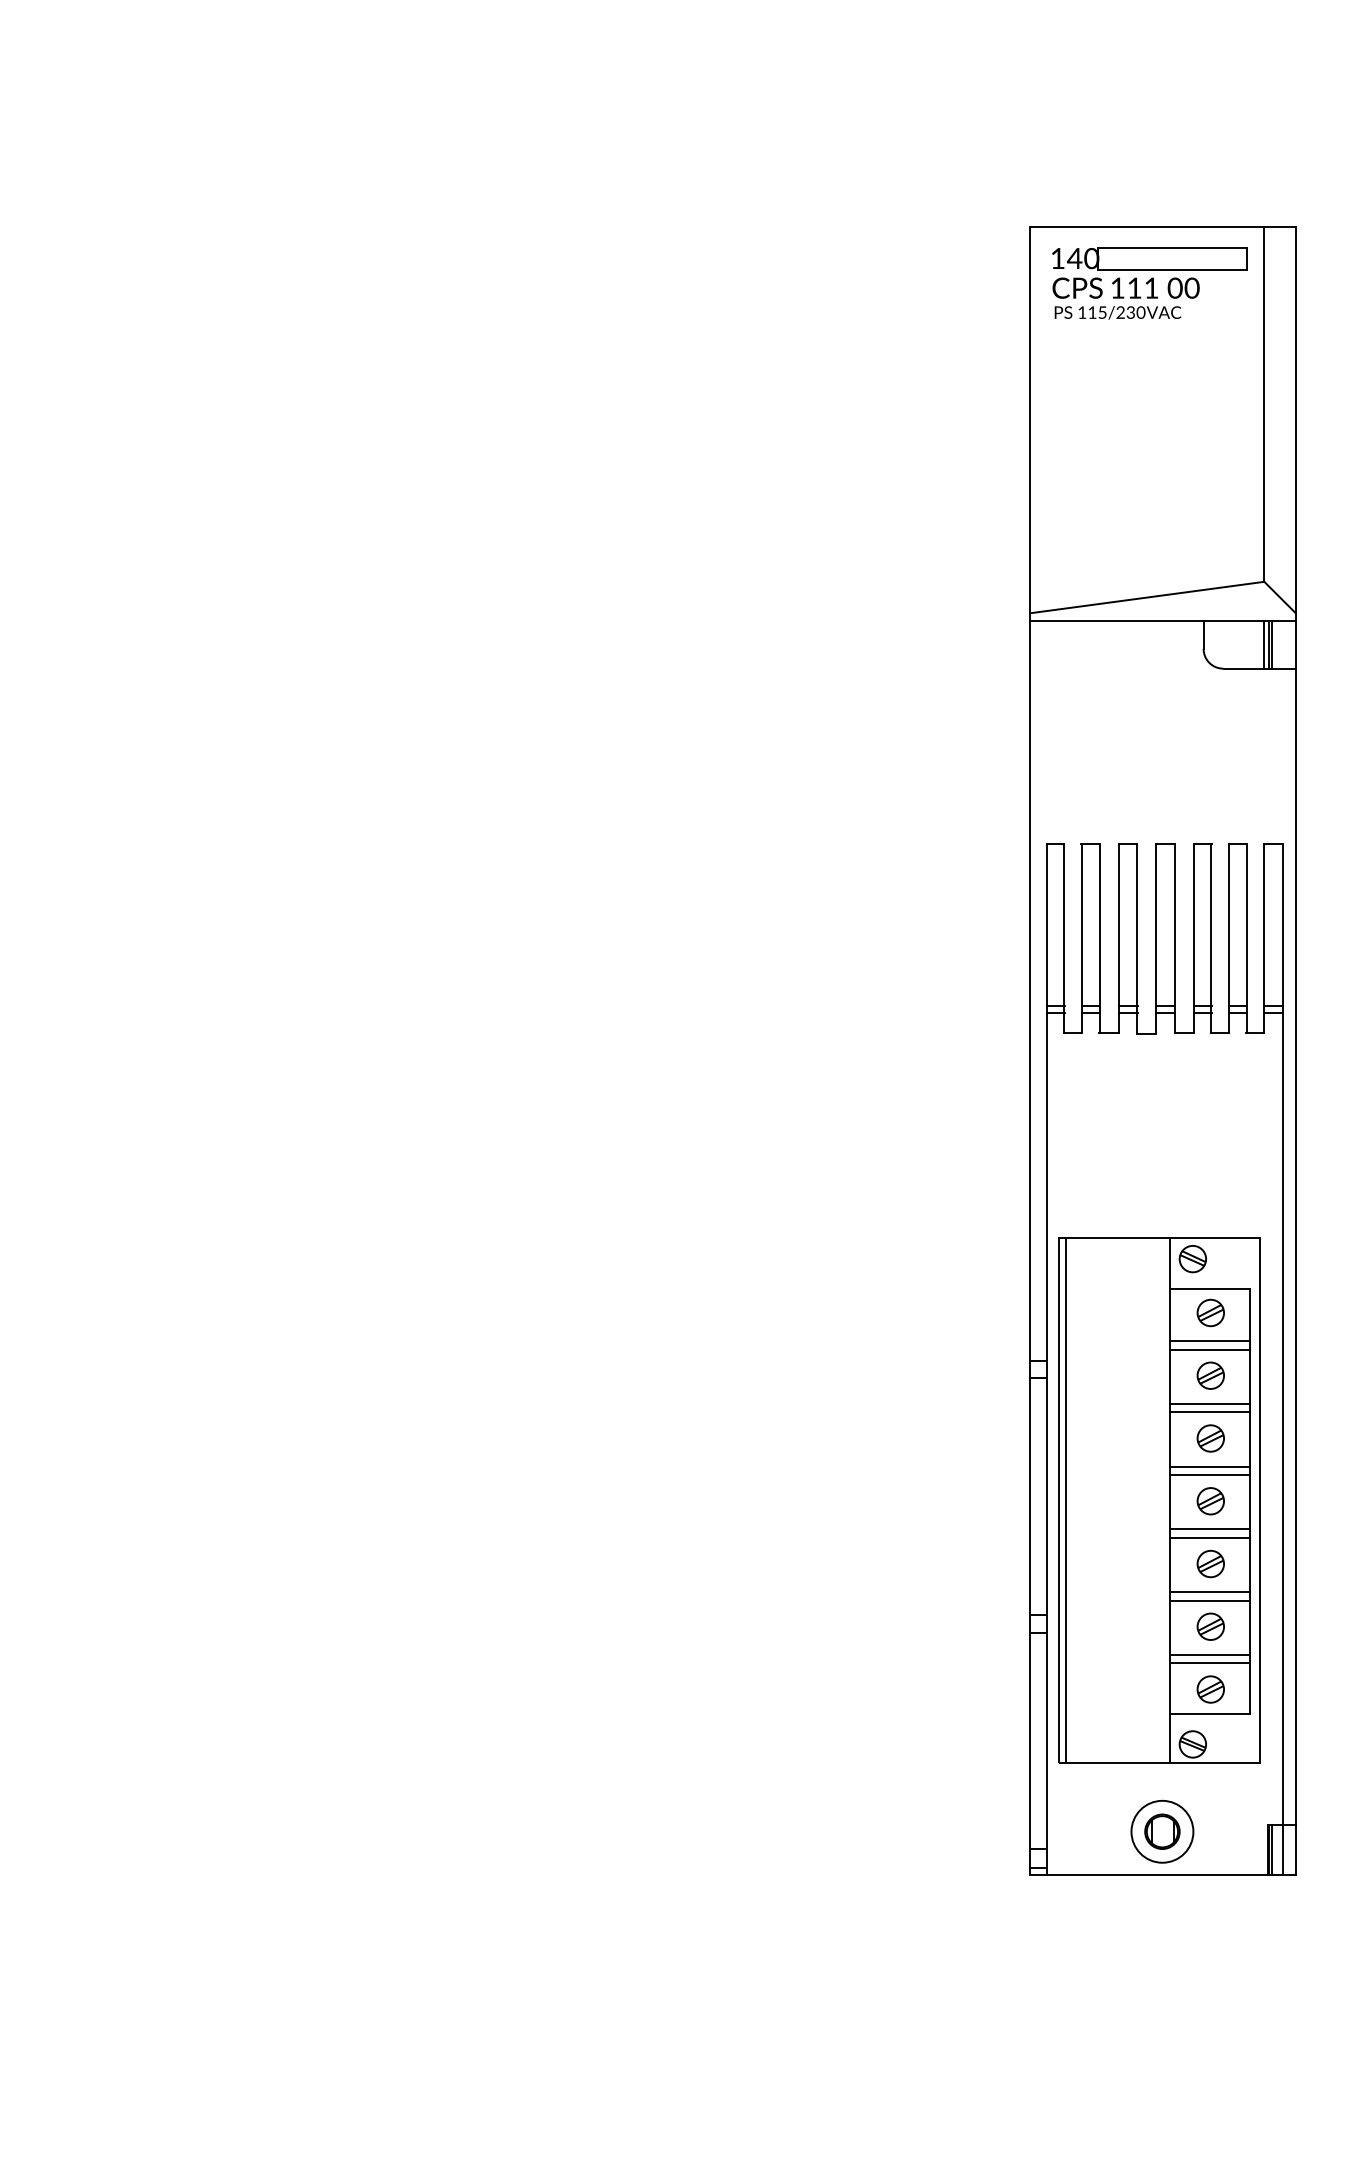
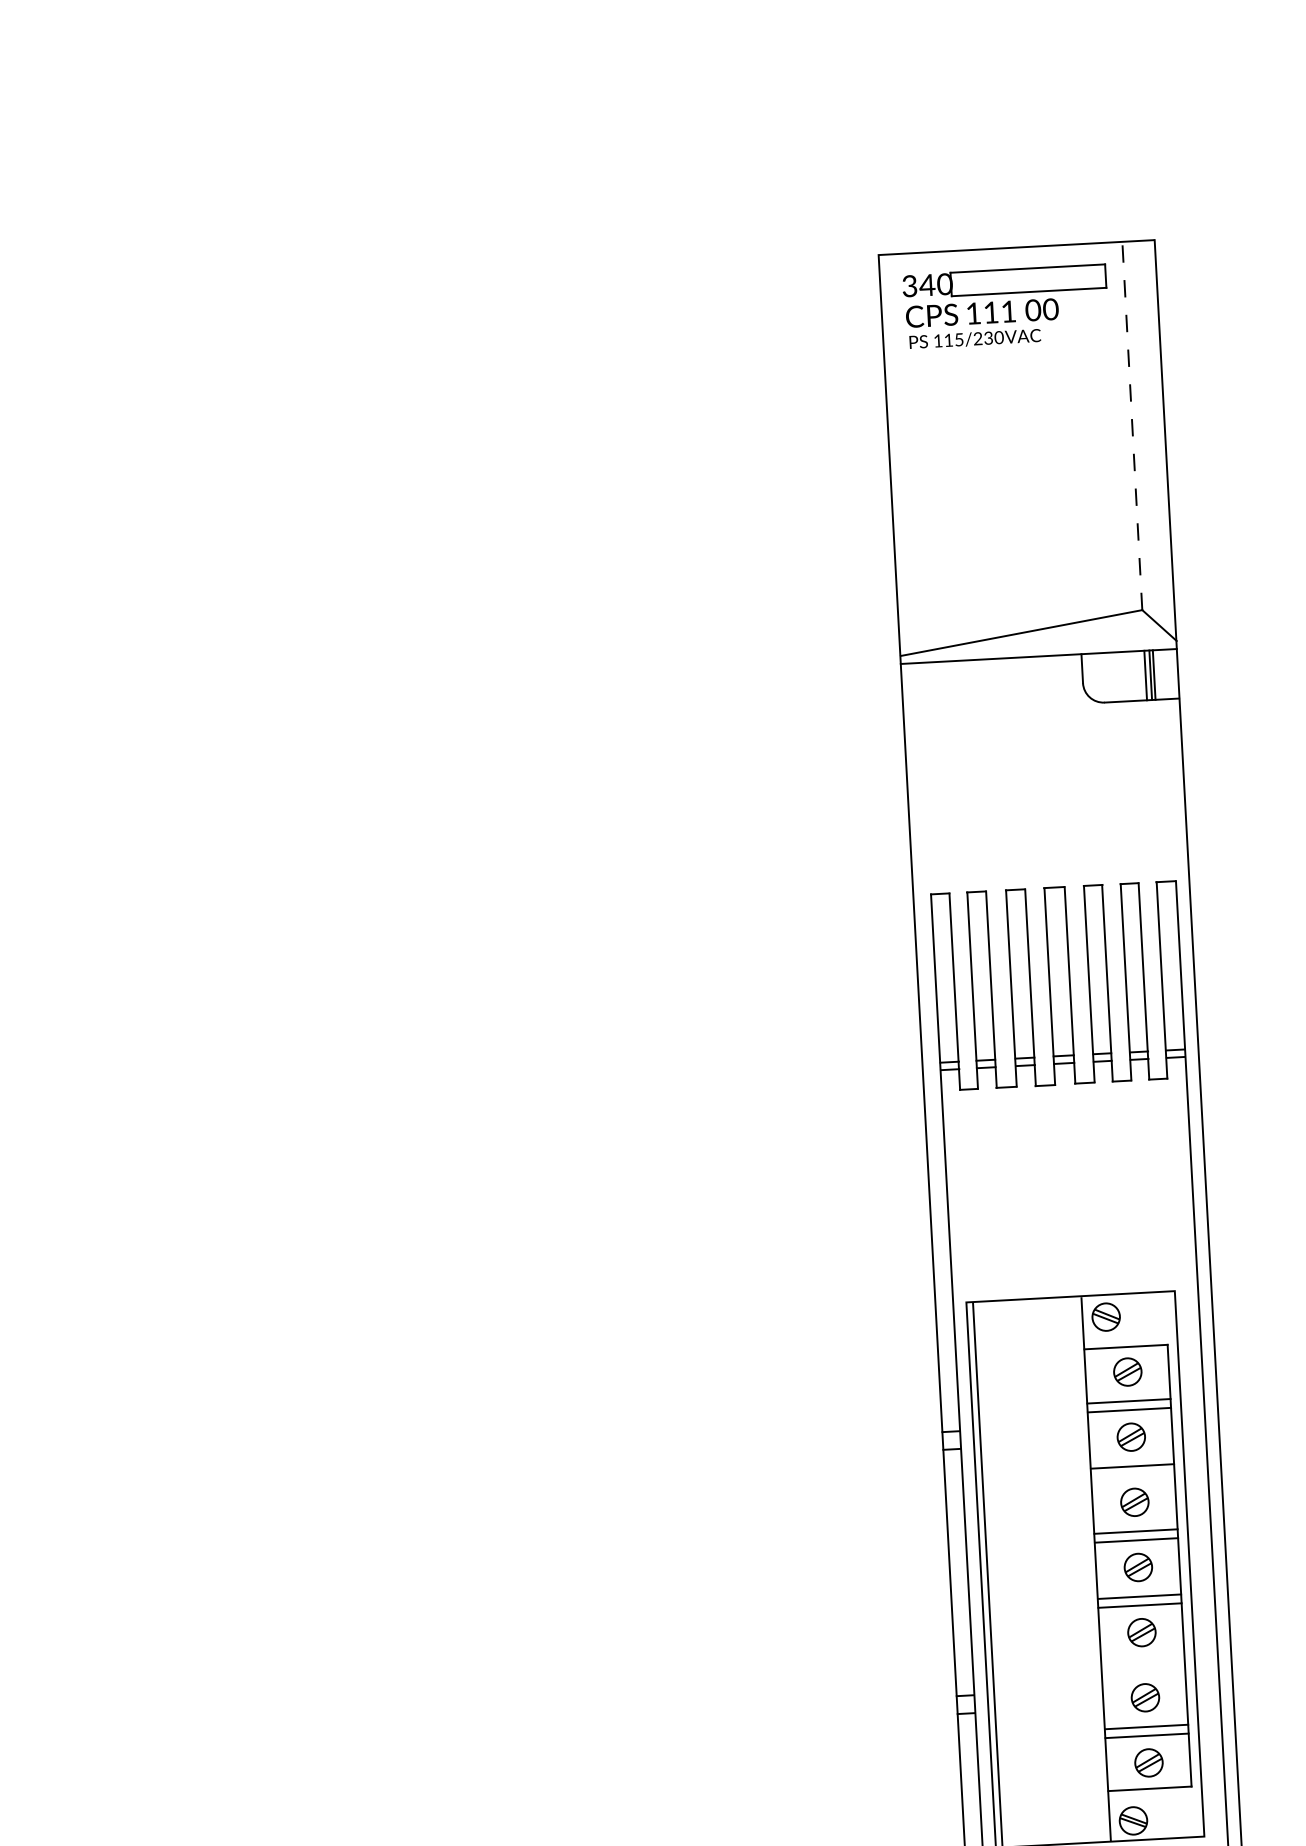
text: (1057, 258) -> (909, 286), 140 -> 340
line: (1264, 403) -> (1132, 425), solid -> dashed
line: (1210, 1412) -> (1133, 1475), removed
line: (1210, 1592) -> (1143, 1662), removed
line: (1210, 1600) -> (1143, 1670), removed

